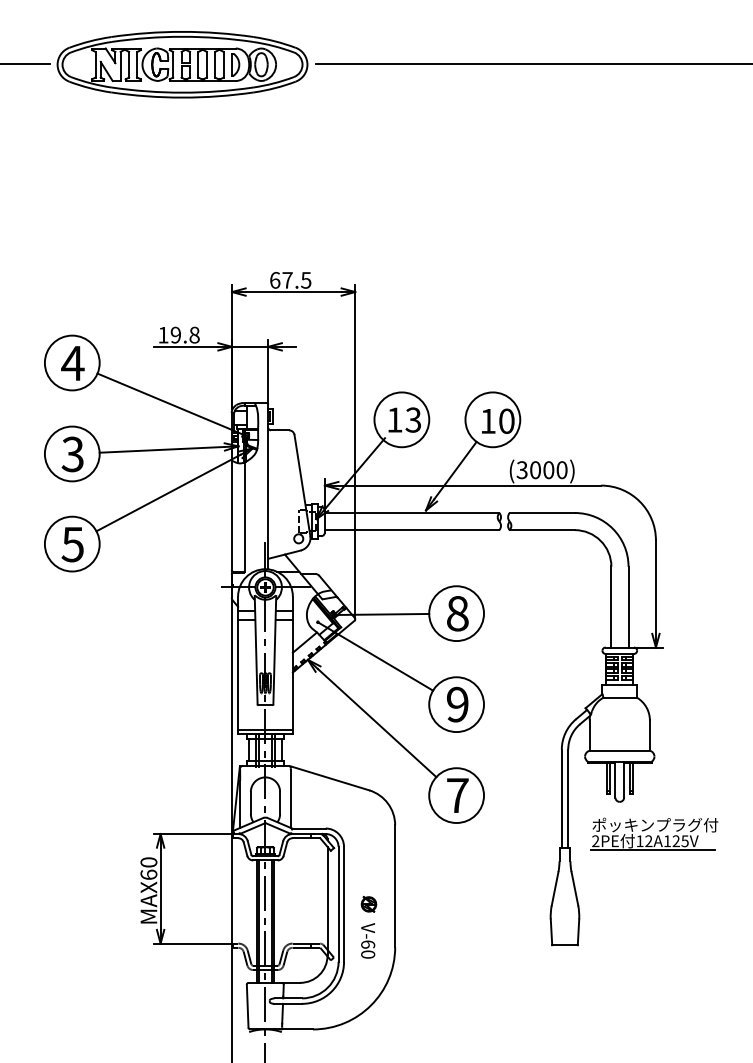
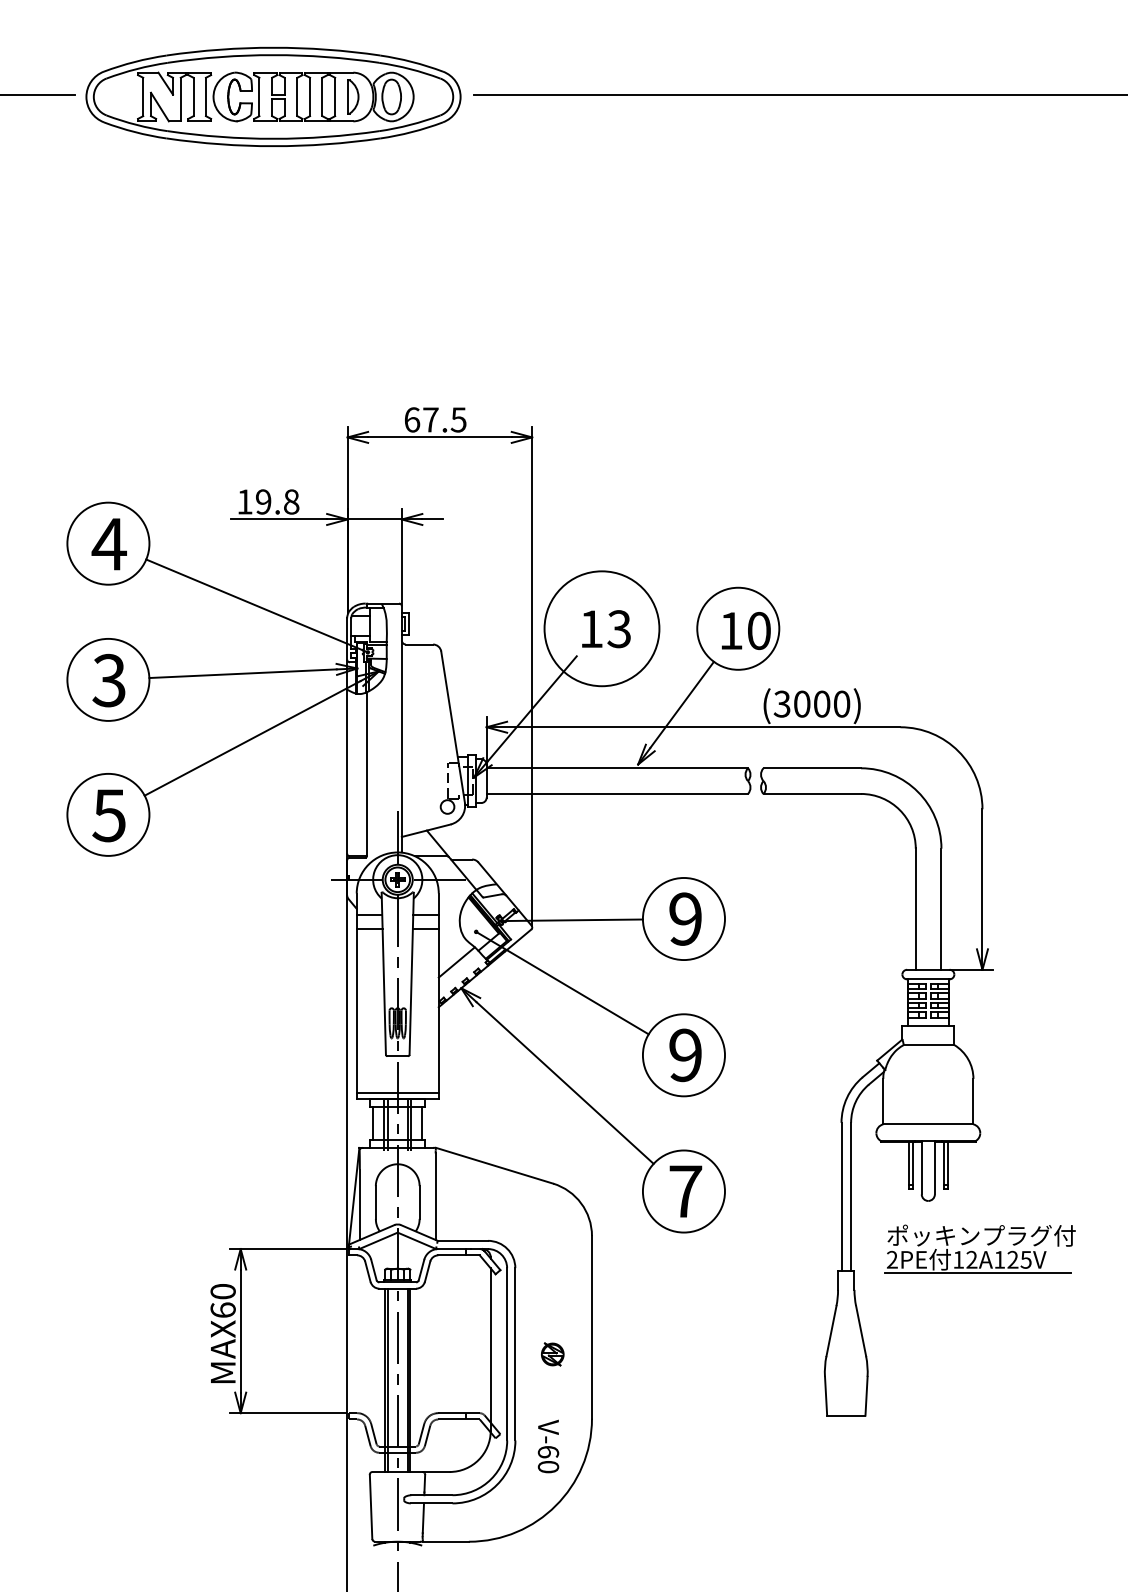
circle: (401, 419) -> (601, 628), size x1.4
text: (457, 613) -> (685, 918), 8 -> 9
text: (368, 940) -> (549, 1445), moved

